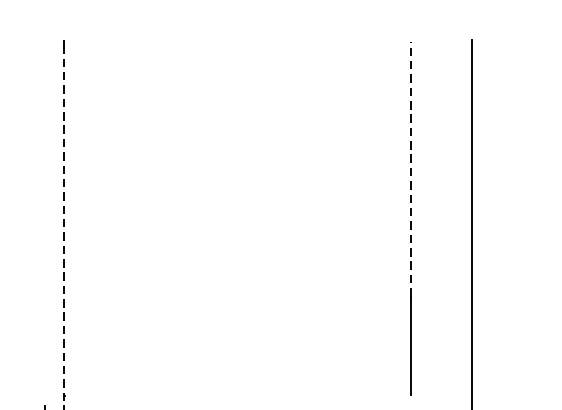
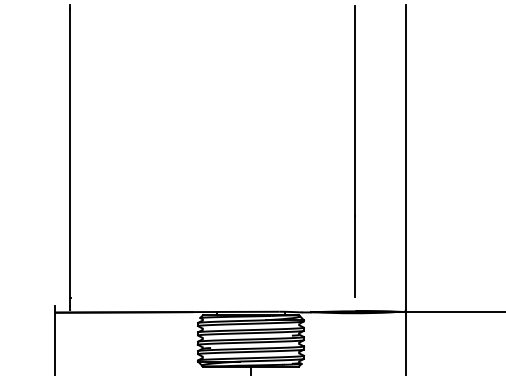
line: (410, 168) -> (355, 110), dashed -> solid
line: (64, 226) -> (70, 158), dashed -> solid

